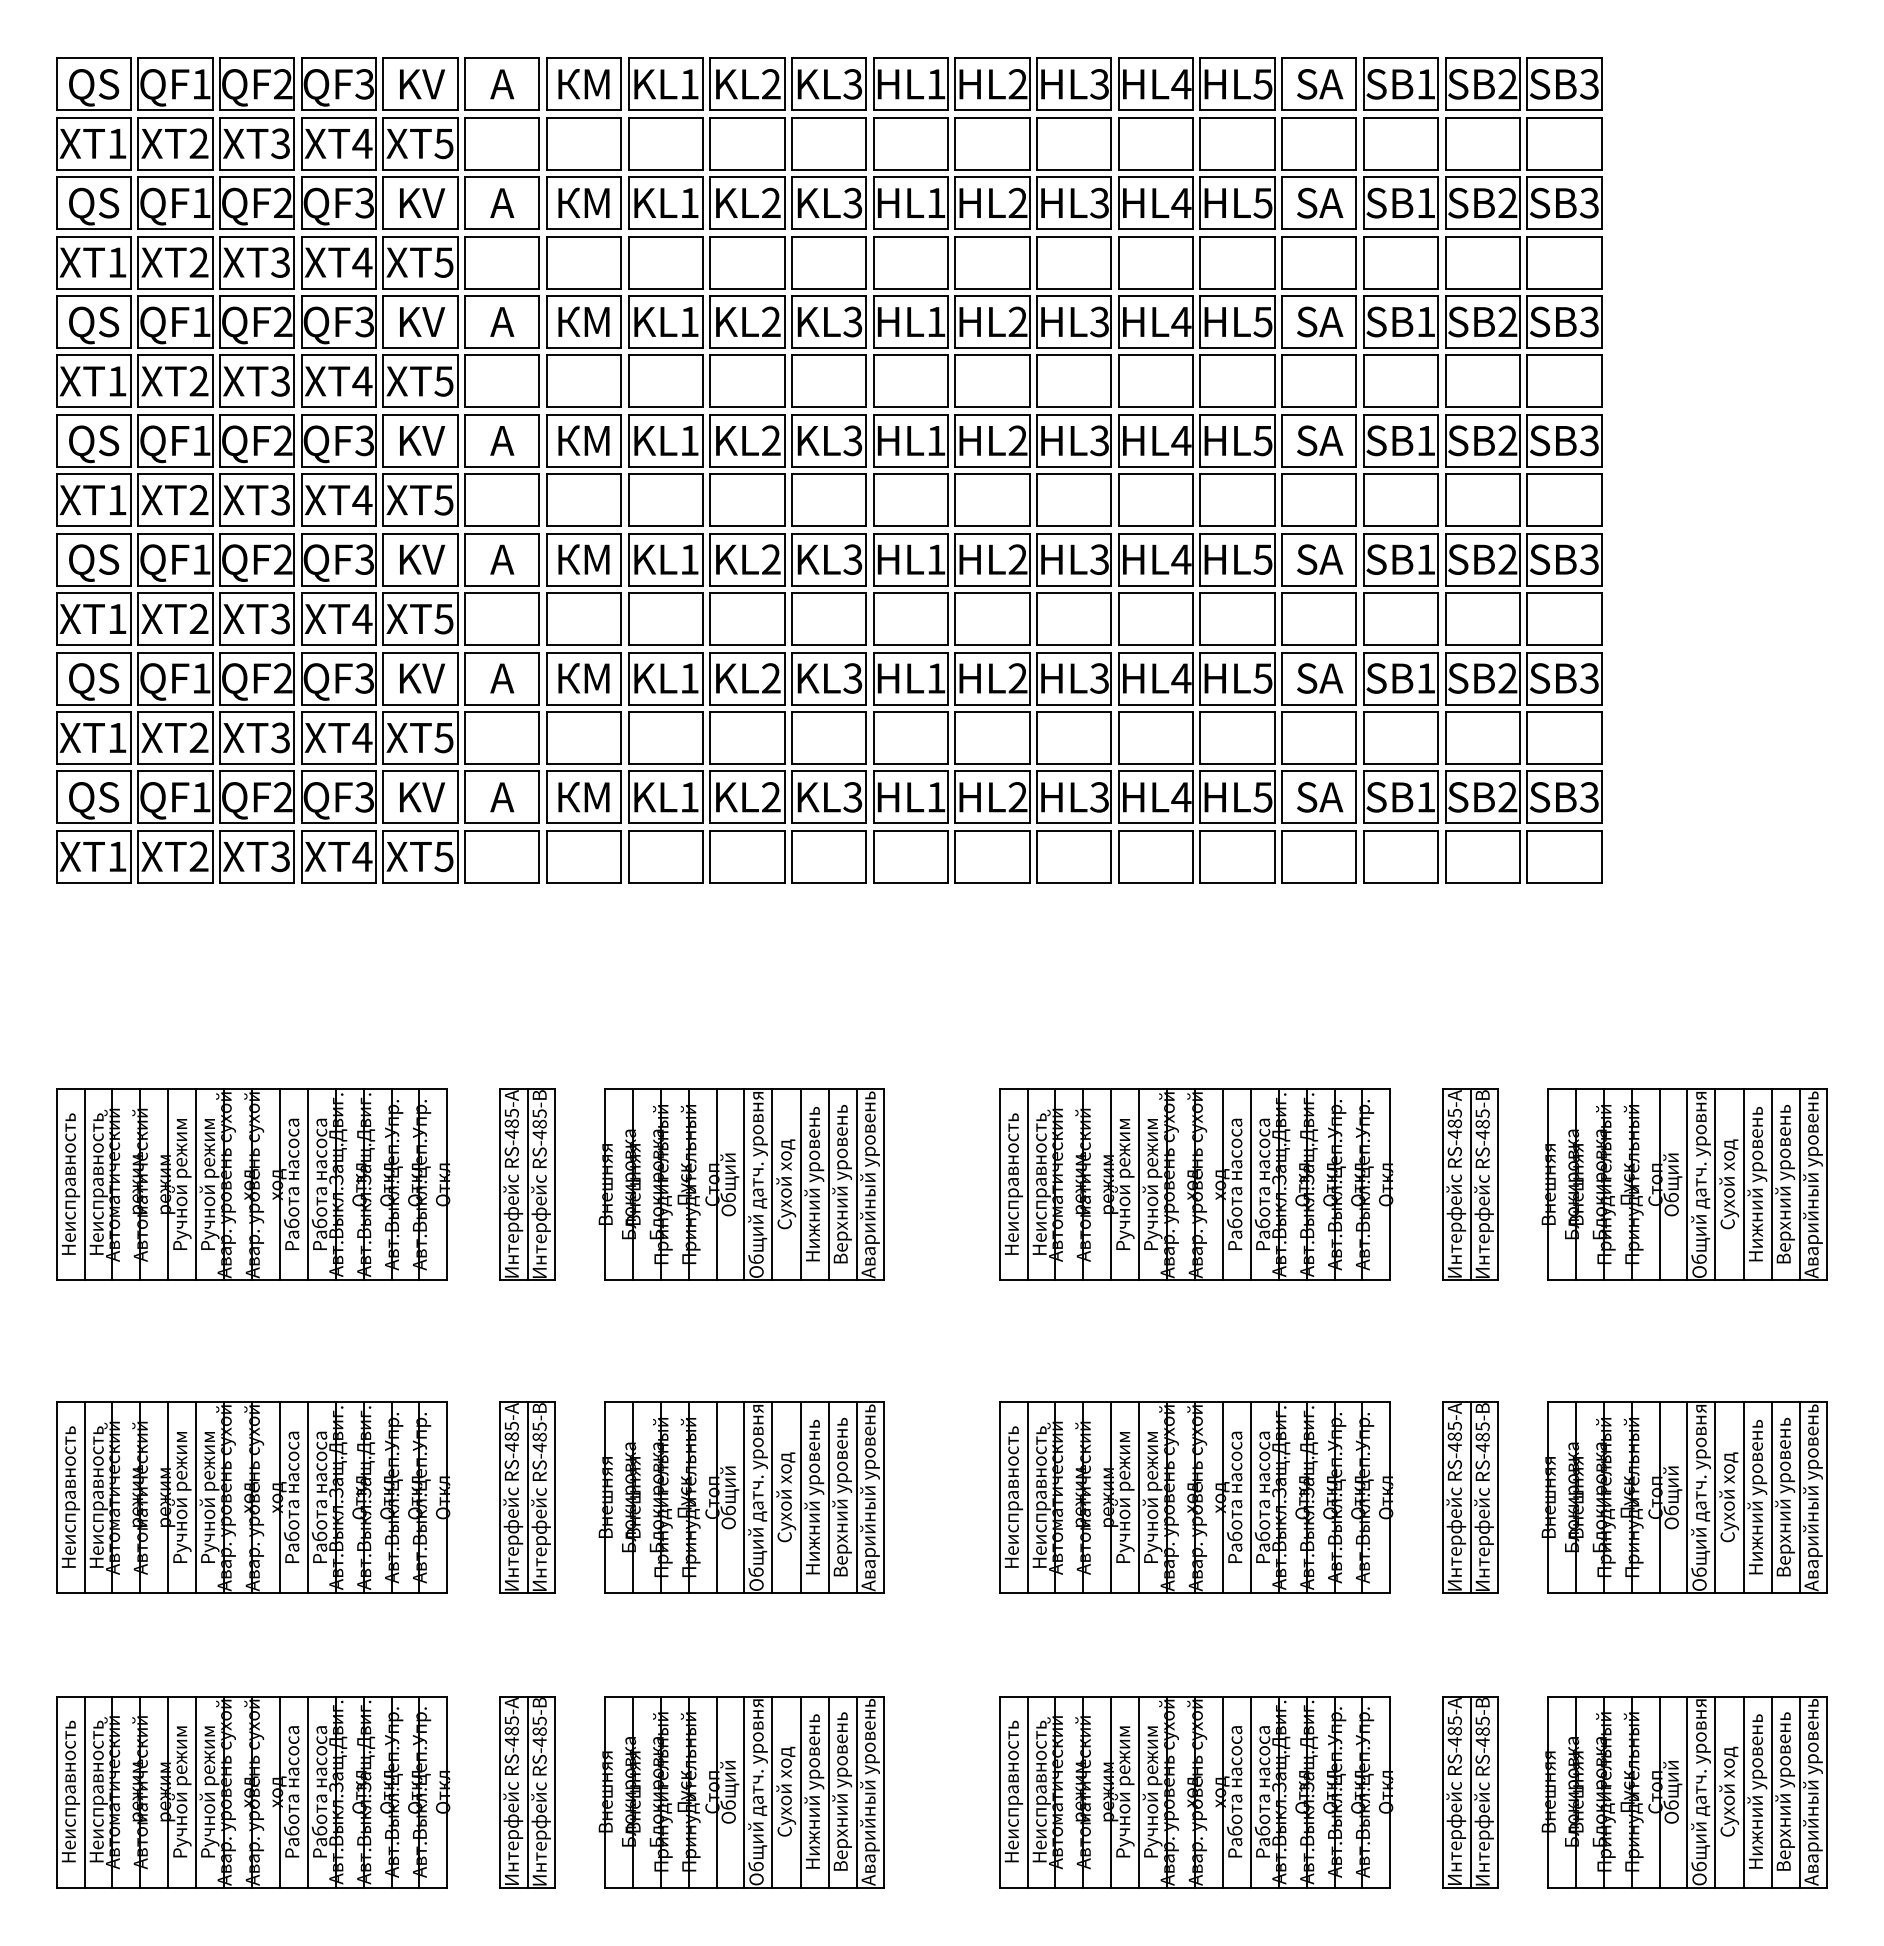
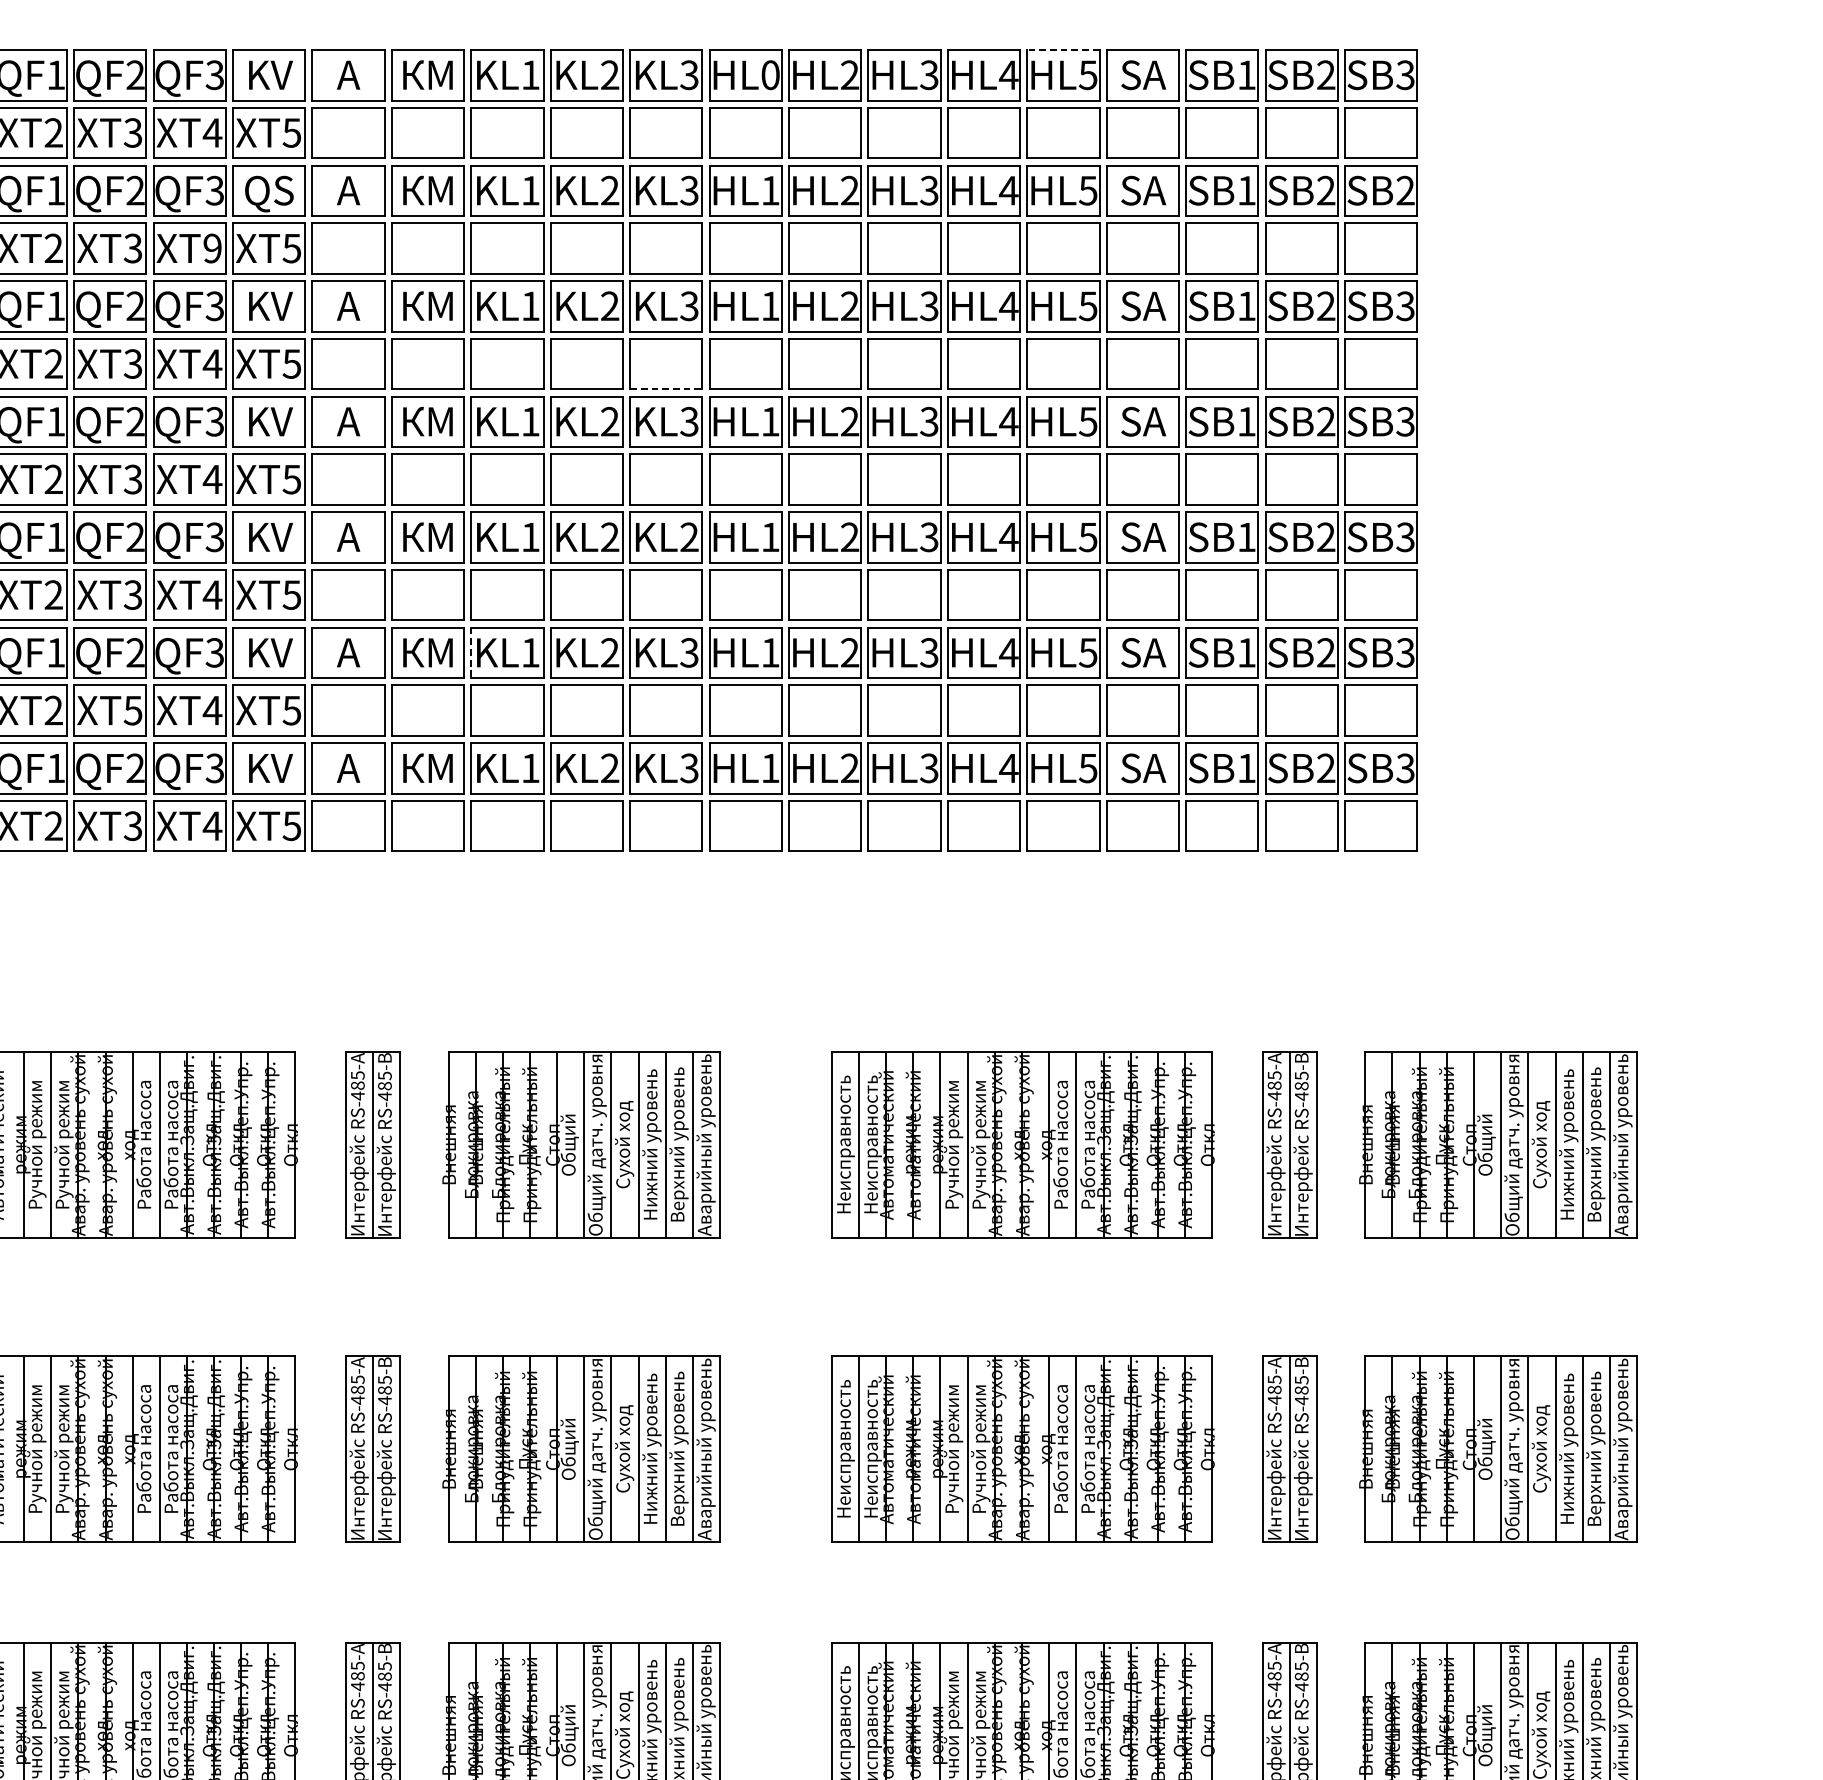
line: (1237, 58) -> (1063, 50), solid -> dashed
text: (936, 84) -> (770, 75), HL1 -> HL0
text: (1588, 203) -> (1404, 191), SB3 -> SB2
text: (420, 206) -> (269, 193), KV -> QS
text: (362, 262) -> (212, 248), 4 -> 9
line: (829, 407) -> (666, 389), solid -> dashed
text: (852, 559) -> (689, 537), KL3 -> KL2
line: (628, 678) -> (471, 652), solid -> dashed
text: (280, 737) -> (132, 710), 3 -> 5

